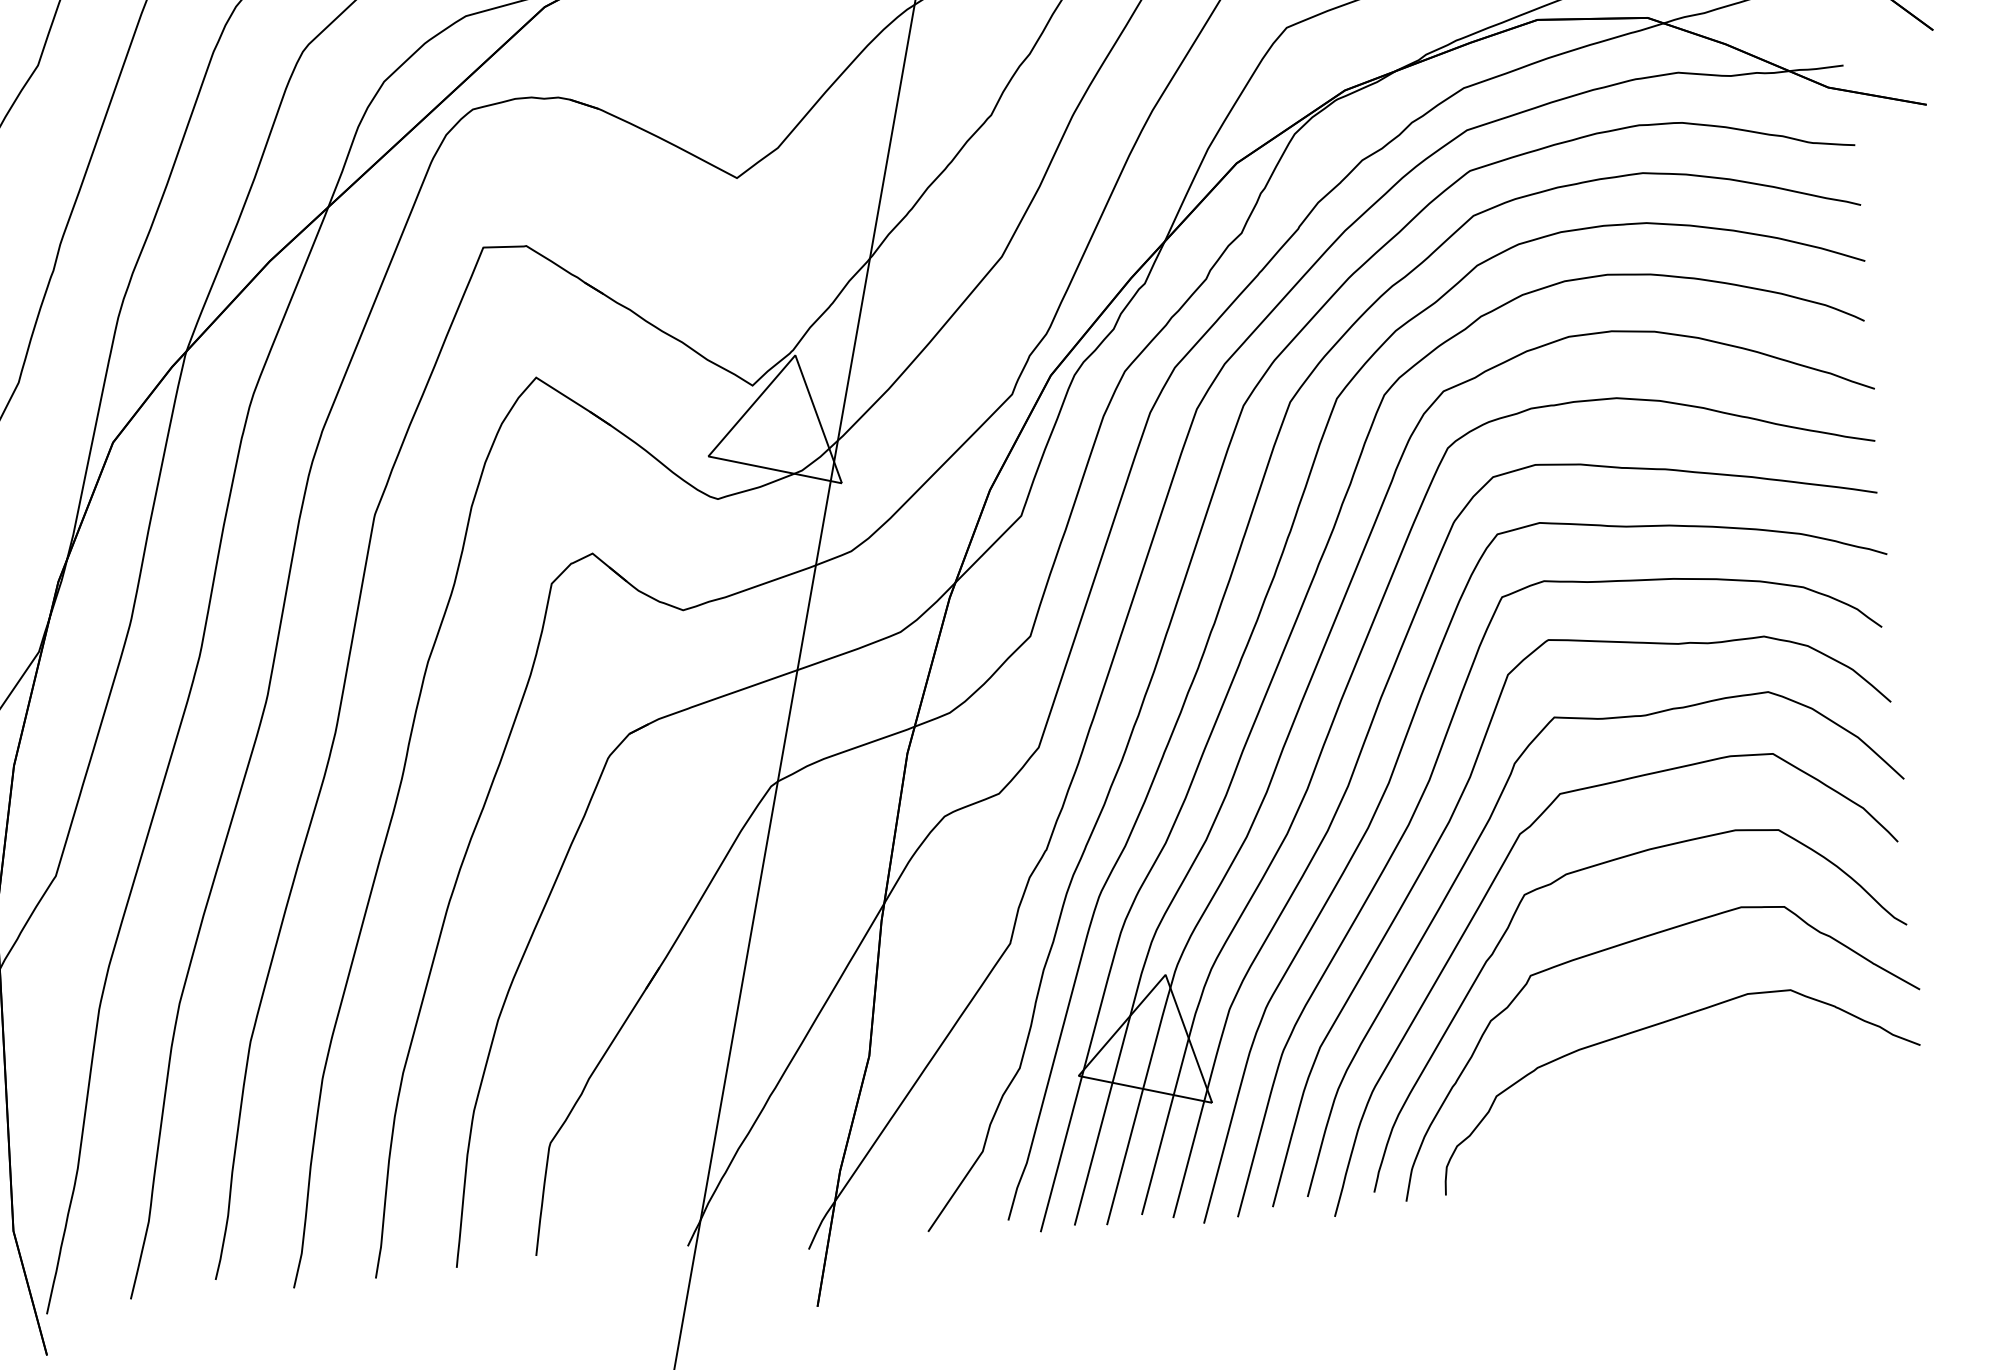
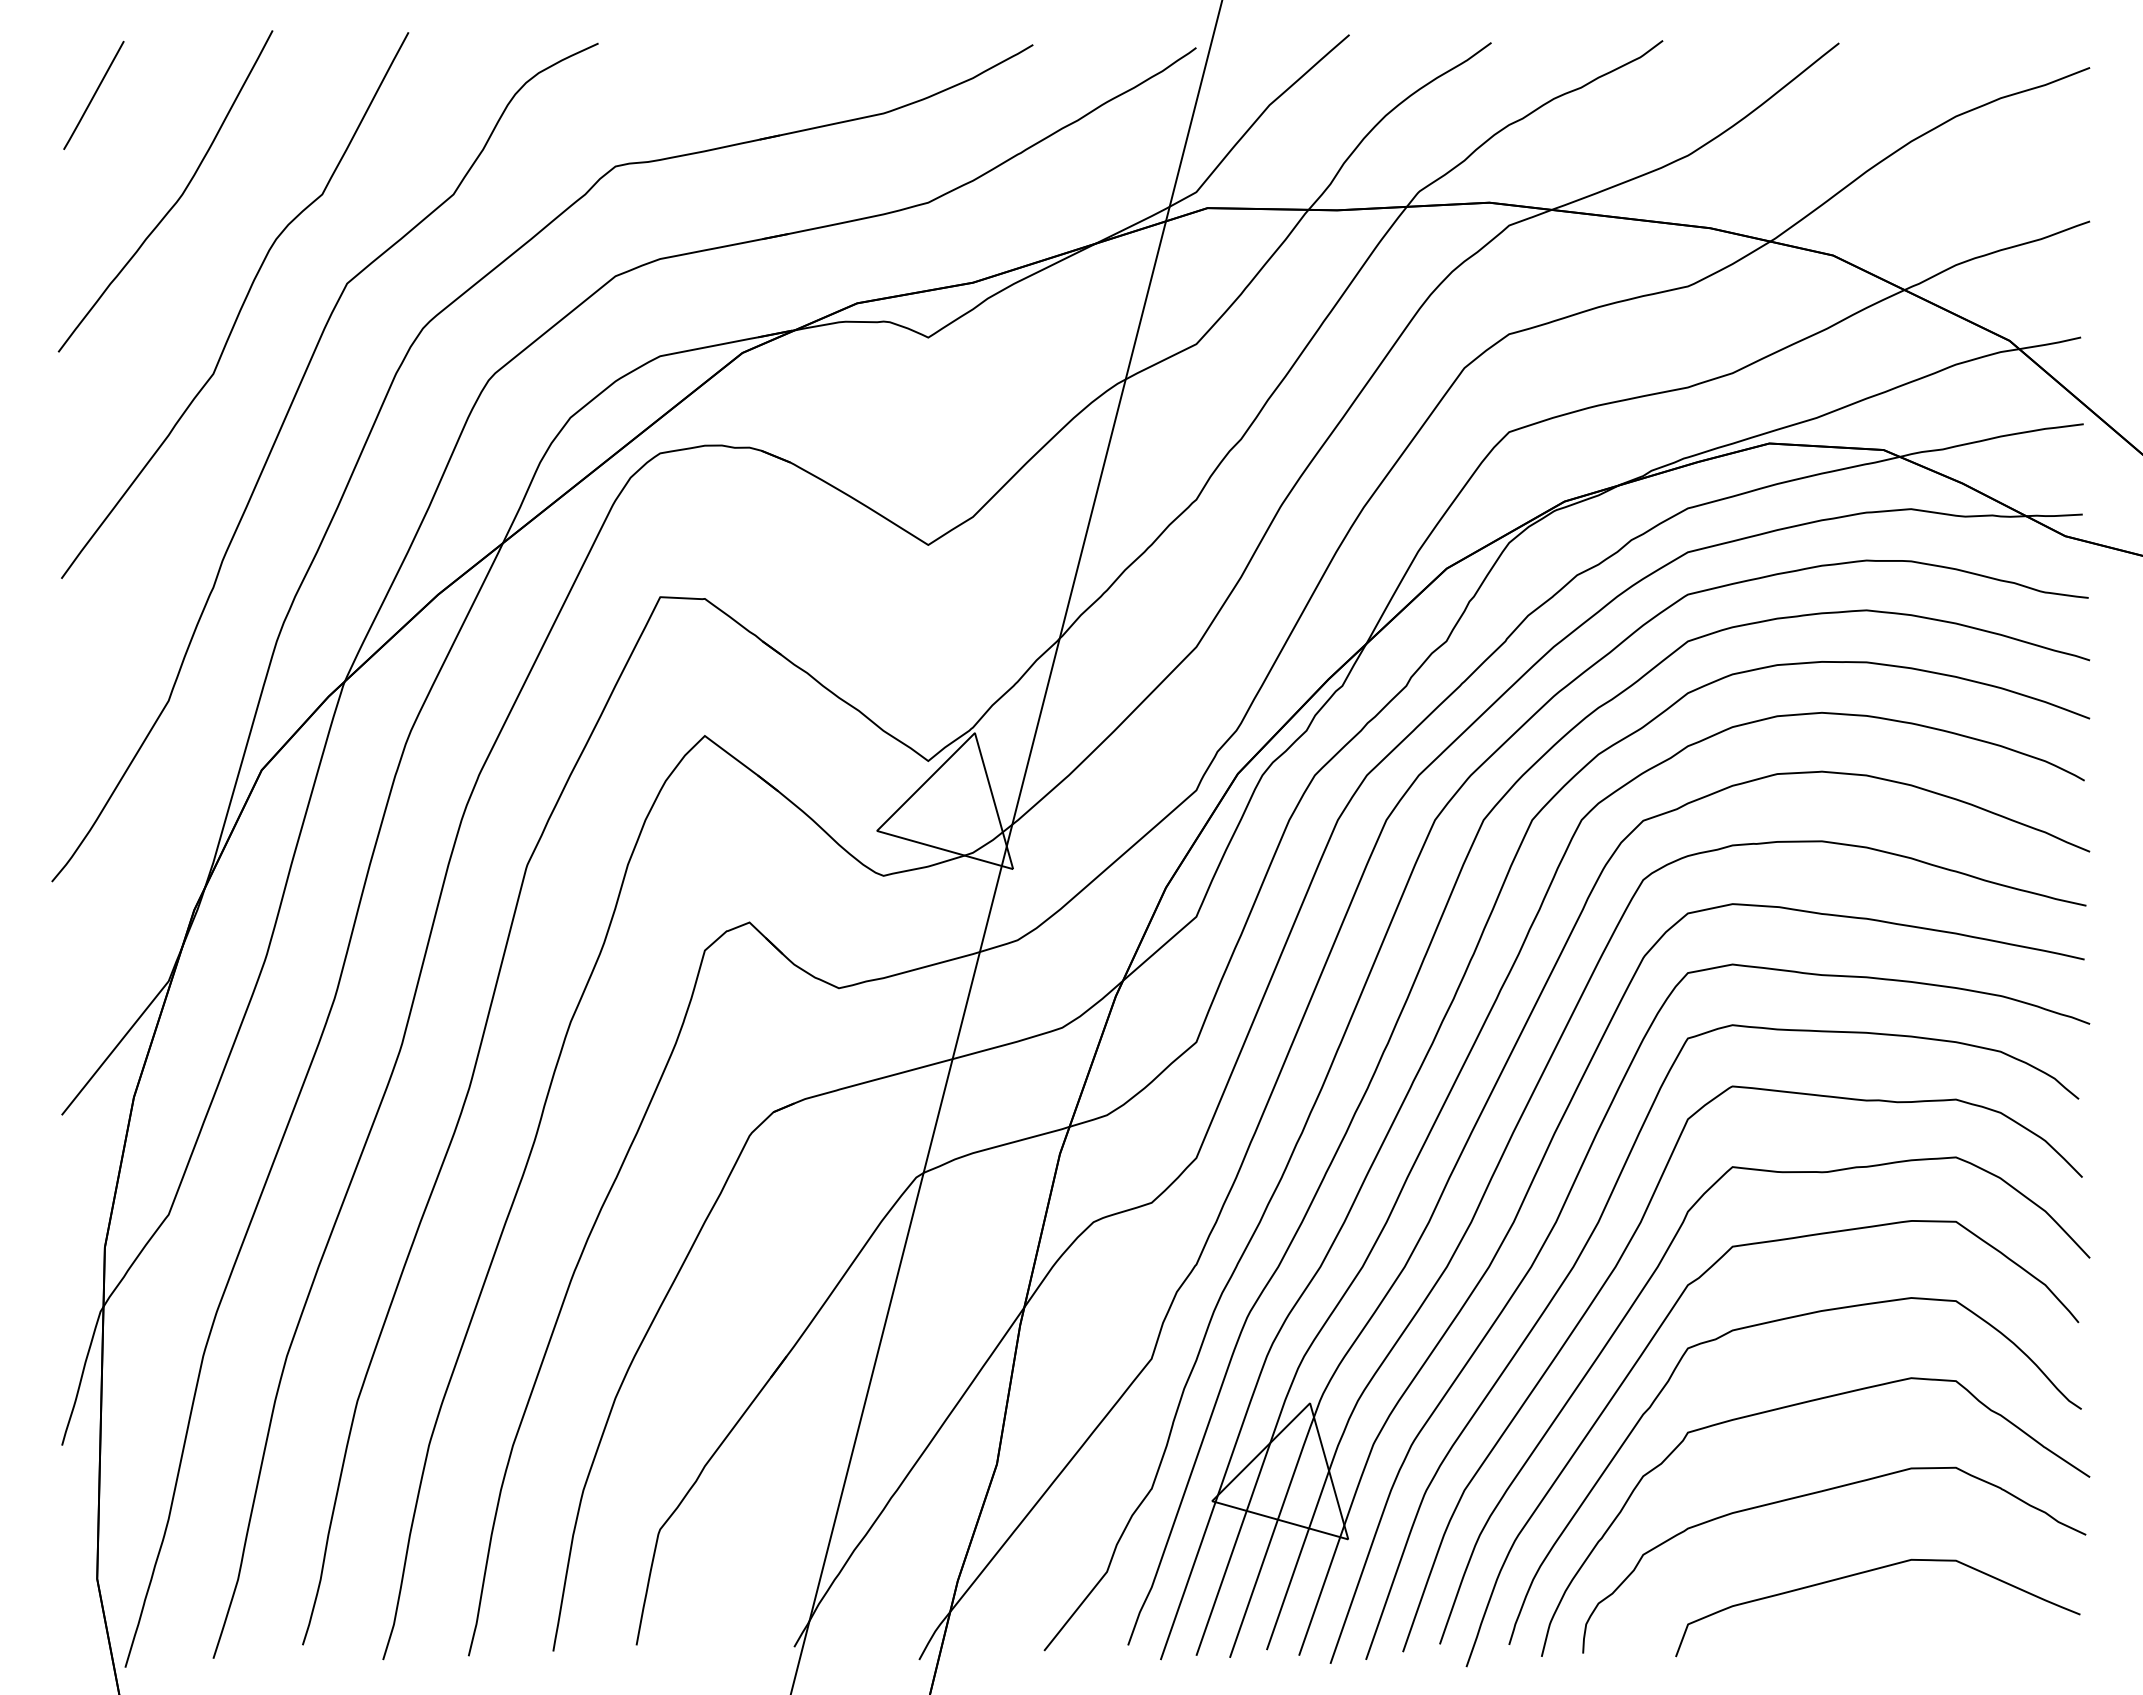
curve: (1713, 1097) -> (1867, 1572), added

